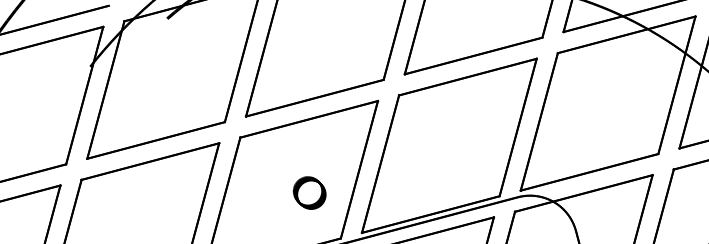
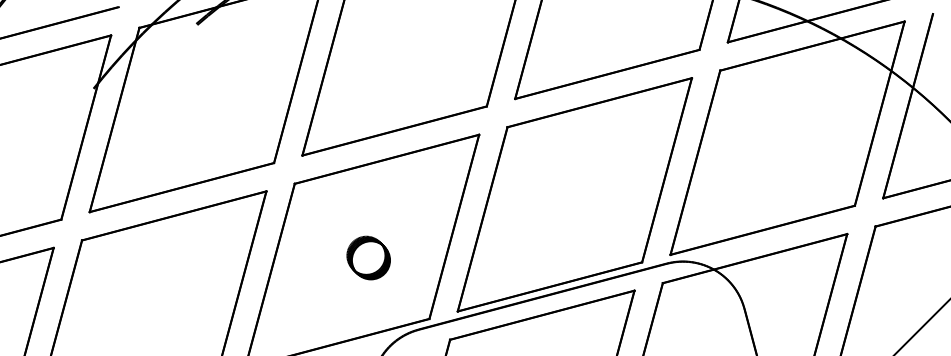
part: (309, 192) -> (368, 257), moved

